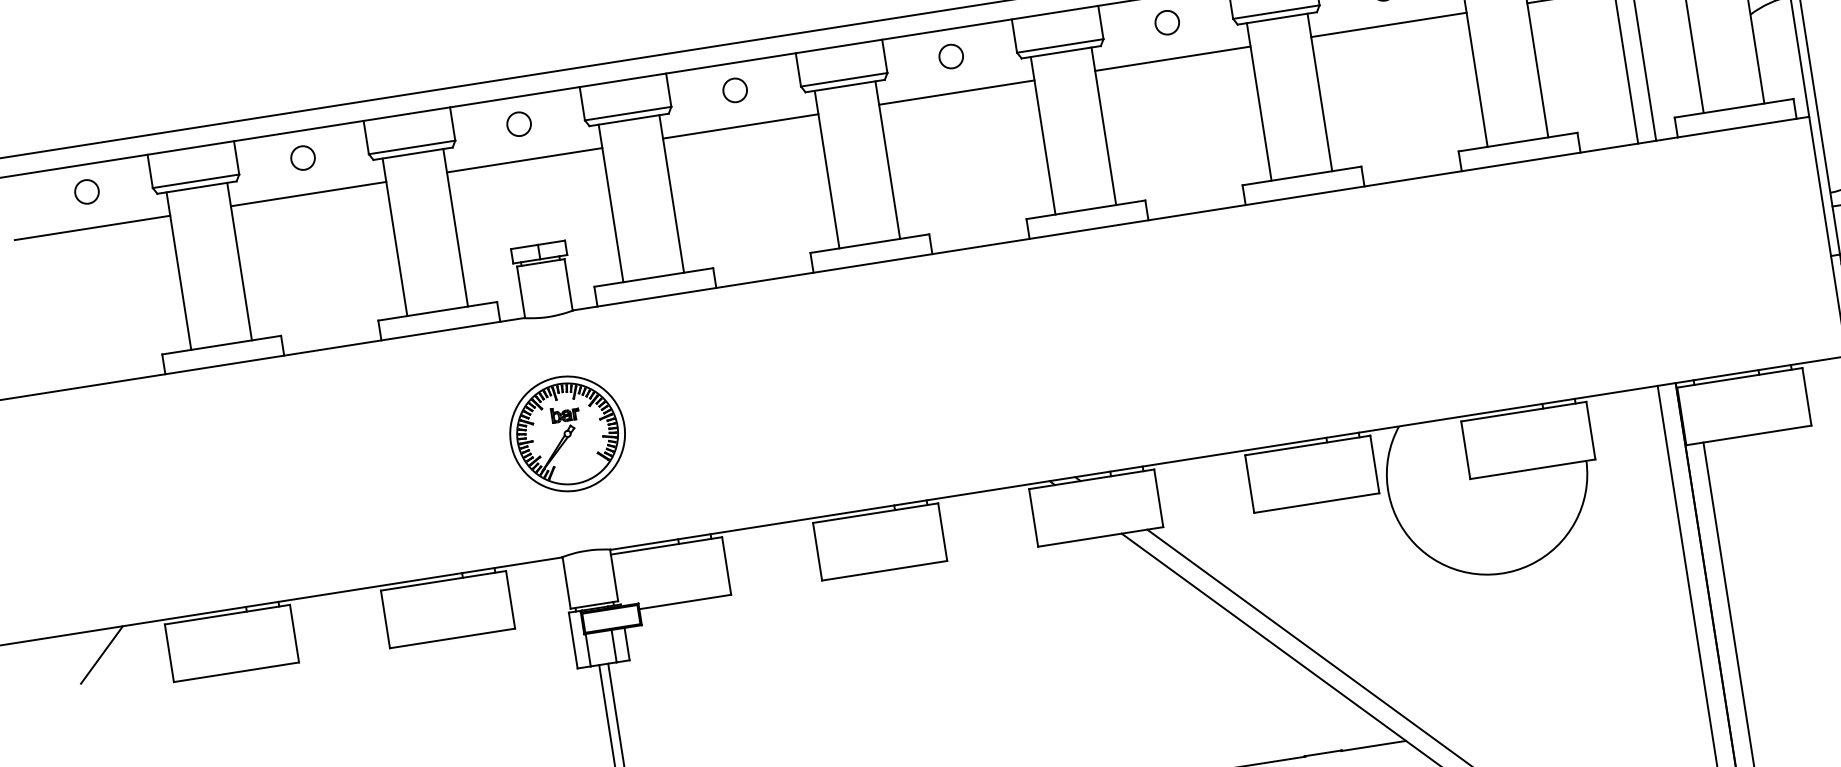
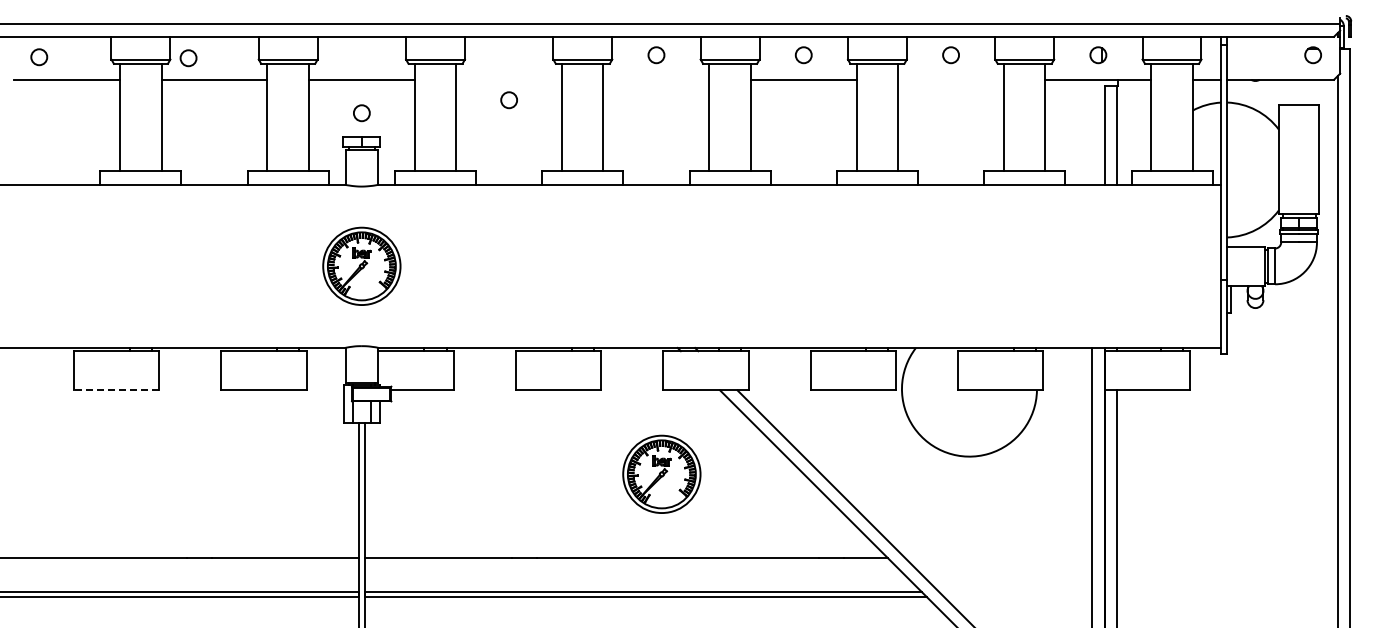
line: (1388, 24) -> (950, 79), removed
circle: (734, 90) -> (508, 100), moved
line: (956, 92) -> (656, 79), removed
circle: (518, 124) -> (361, 113), moved
line: (741, 125) -> (509, 79), removed
circle: (303, 158) -> (188, 58), moved
circle: (87, 192) -> (39, 57), moved
line: (101, 654) -> (28, 364), removed
part: (1054, 668) -> (661, 473), added
line: (236, 672) -> (116, 390), solid -> dashed

